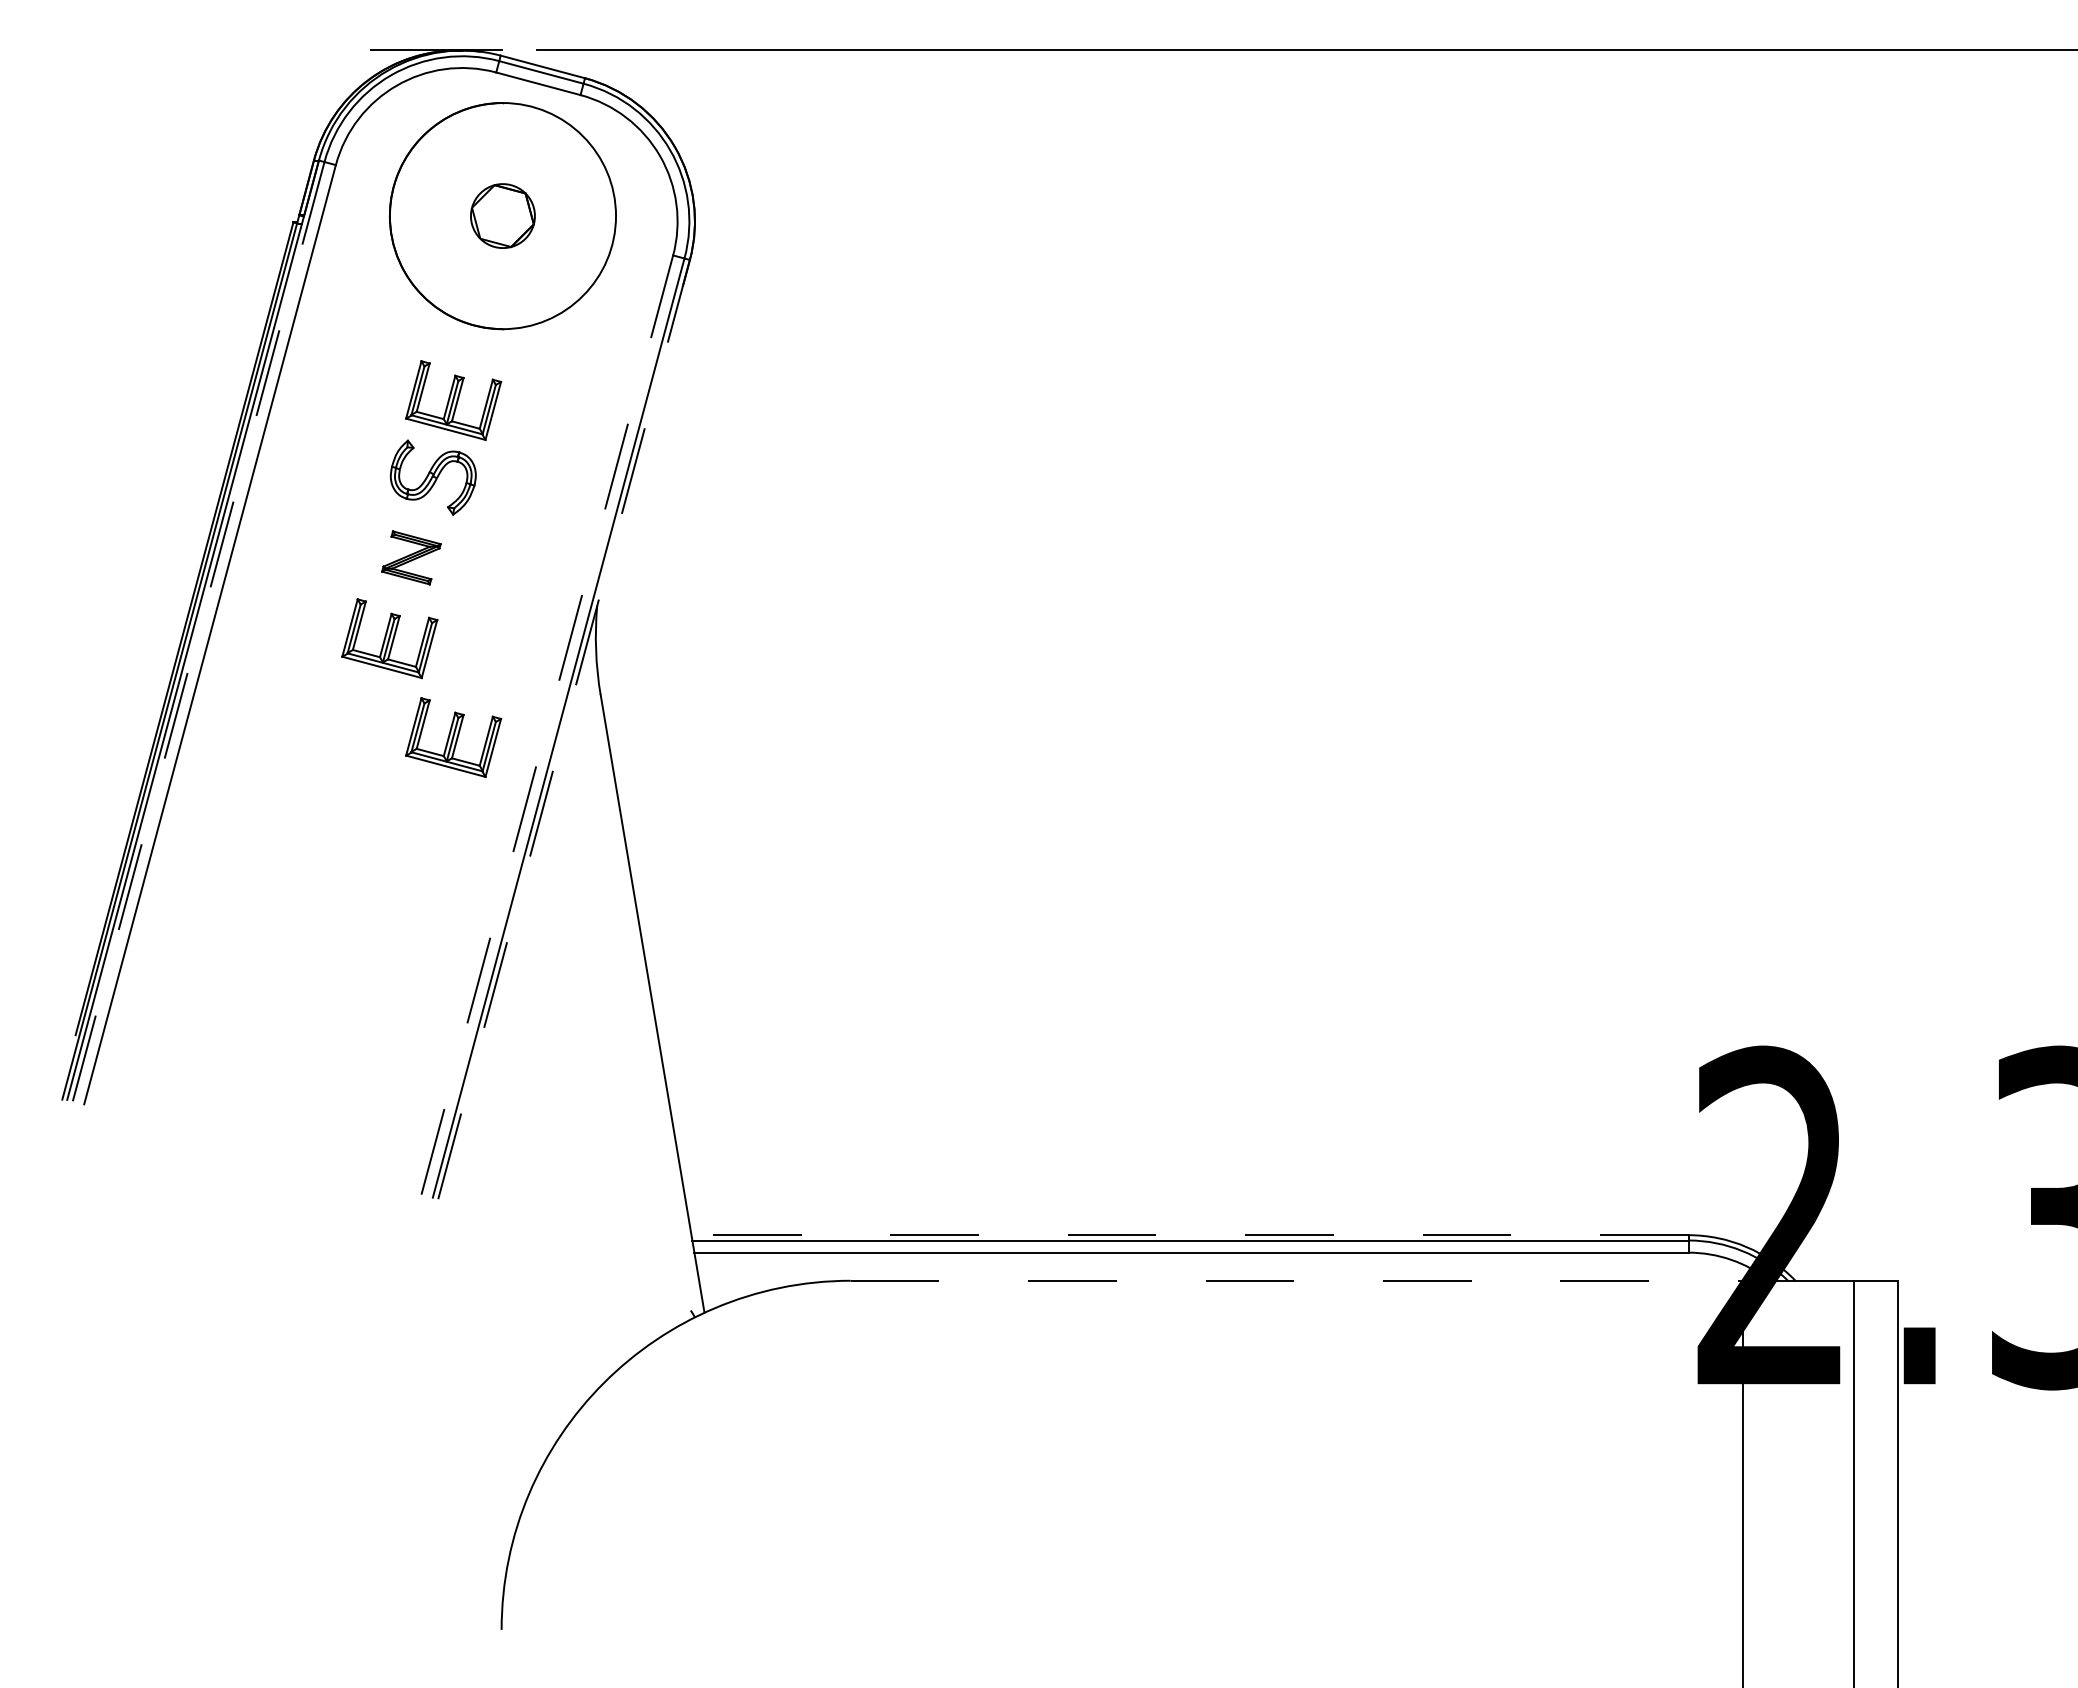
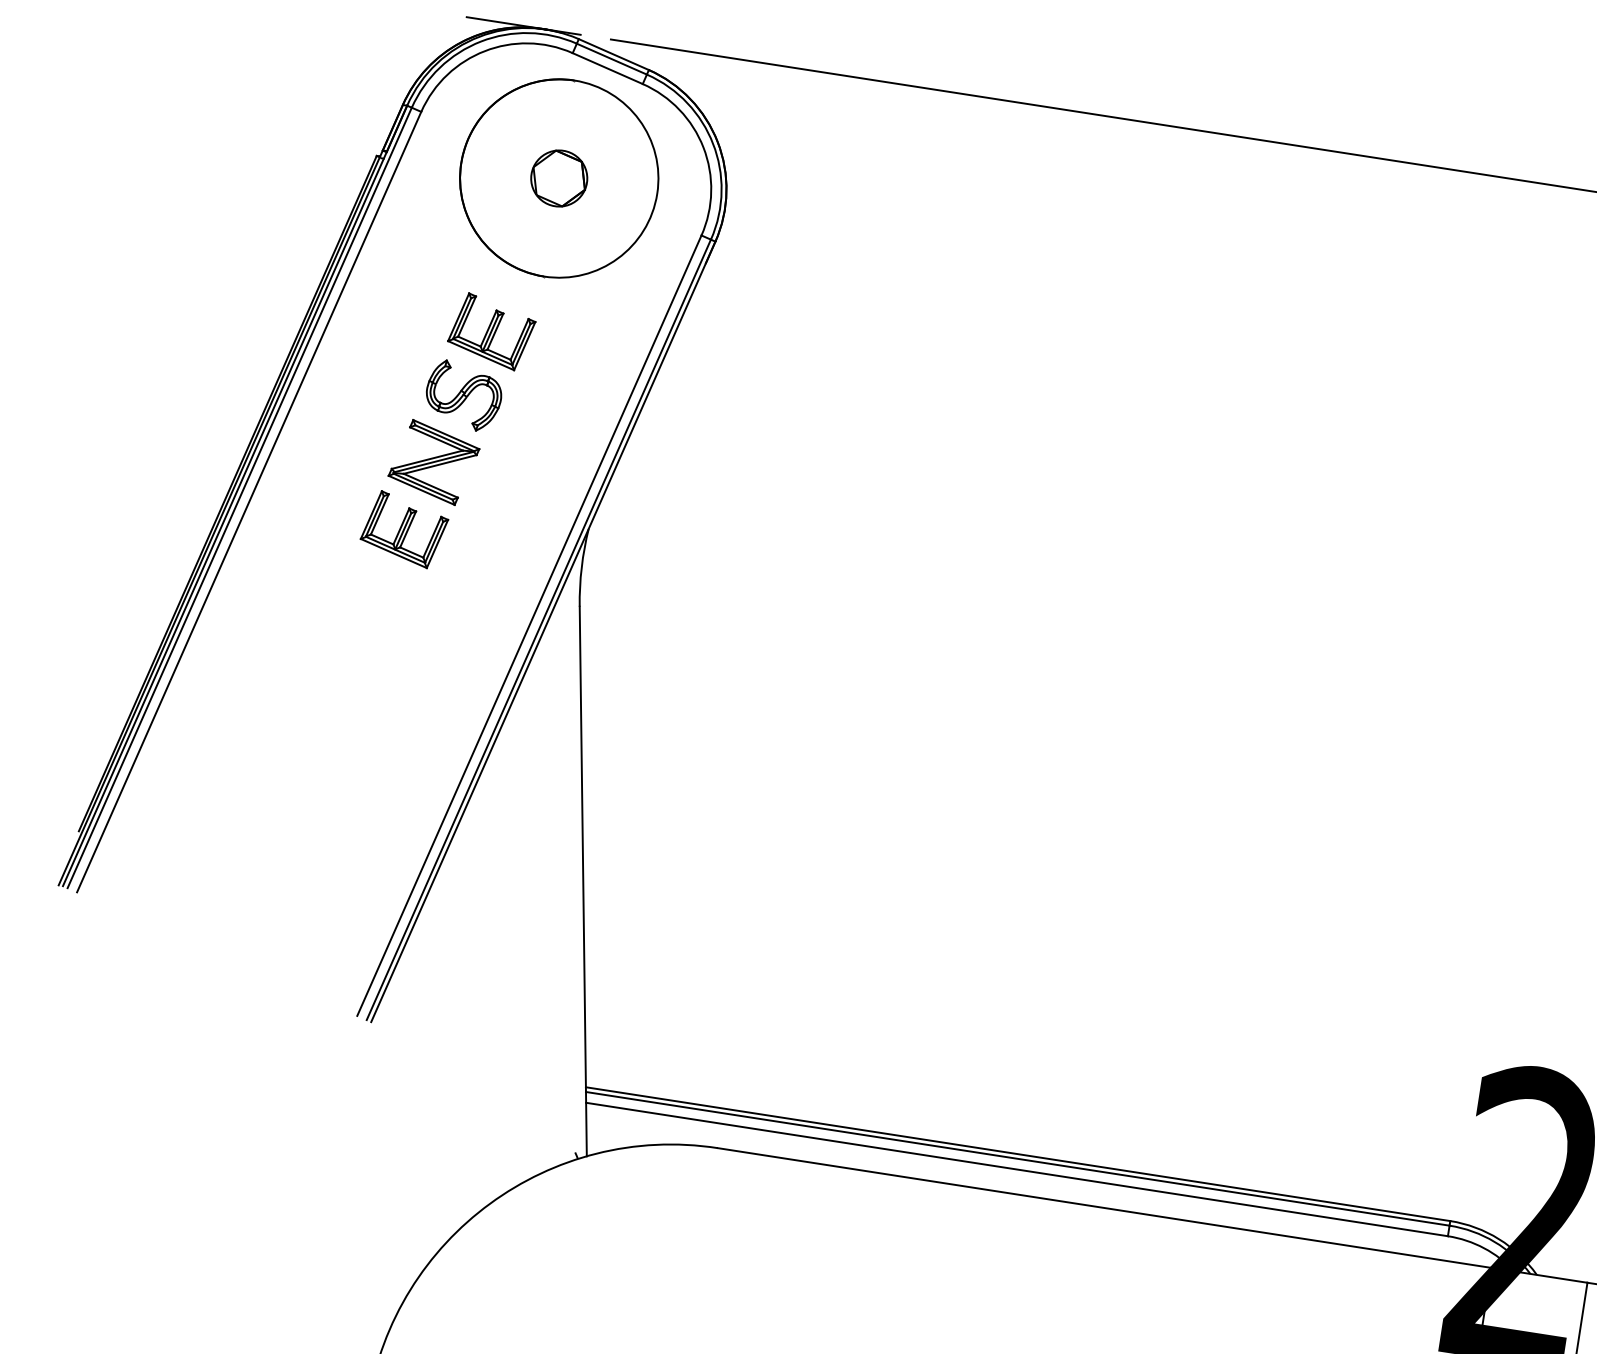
part: (411, 557) -> (434, 462), size x1.67
line: (198, 631) -> (239, 497), dashed -> solid
line: (547, 724) -> (529, 625), dashed -> solid
line: (564, 729) -> (543, 631), dashed -> solid
part: (453, 737) -> (446, 623), removed
line: (1190, 1235) -> (1018, 1154), dashed -> solid
line: (1297, 1280) -> (1105, 1207), dashed -> solid

